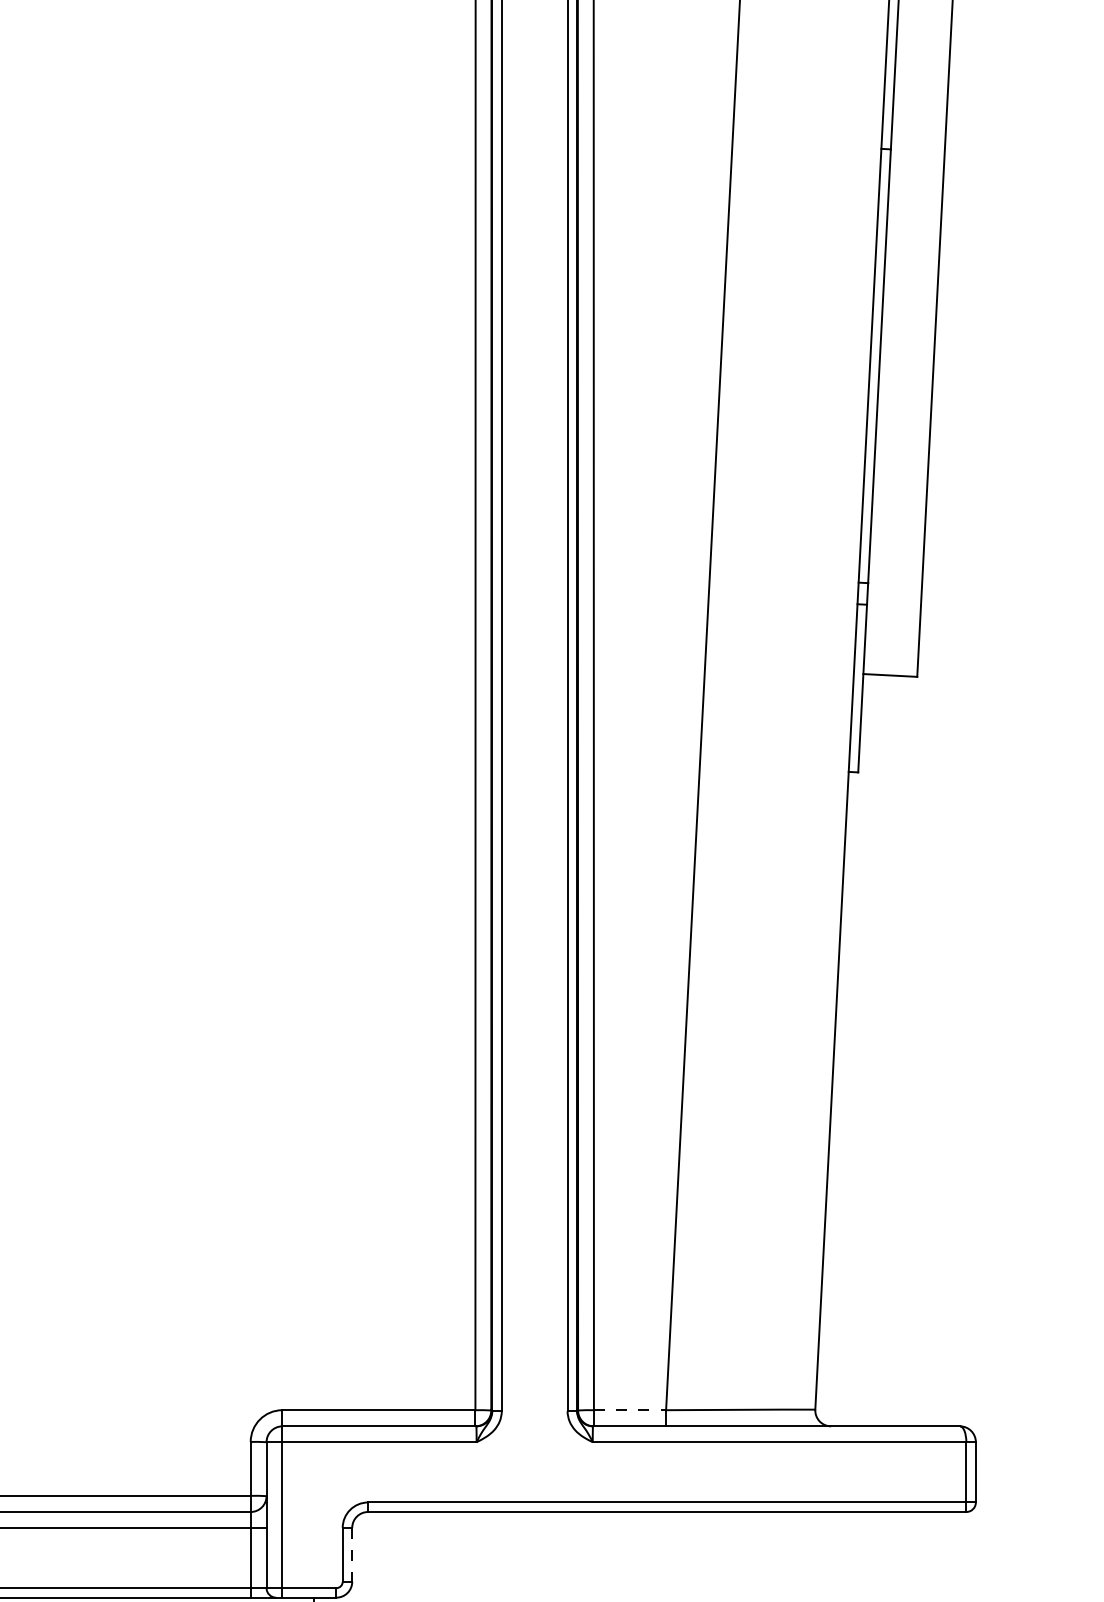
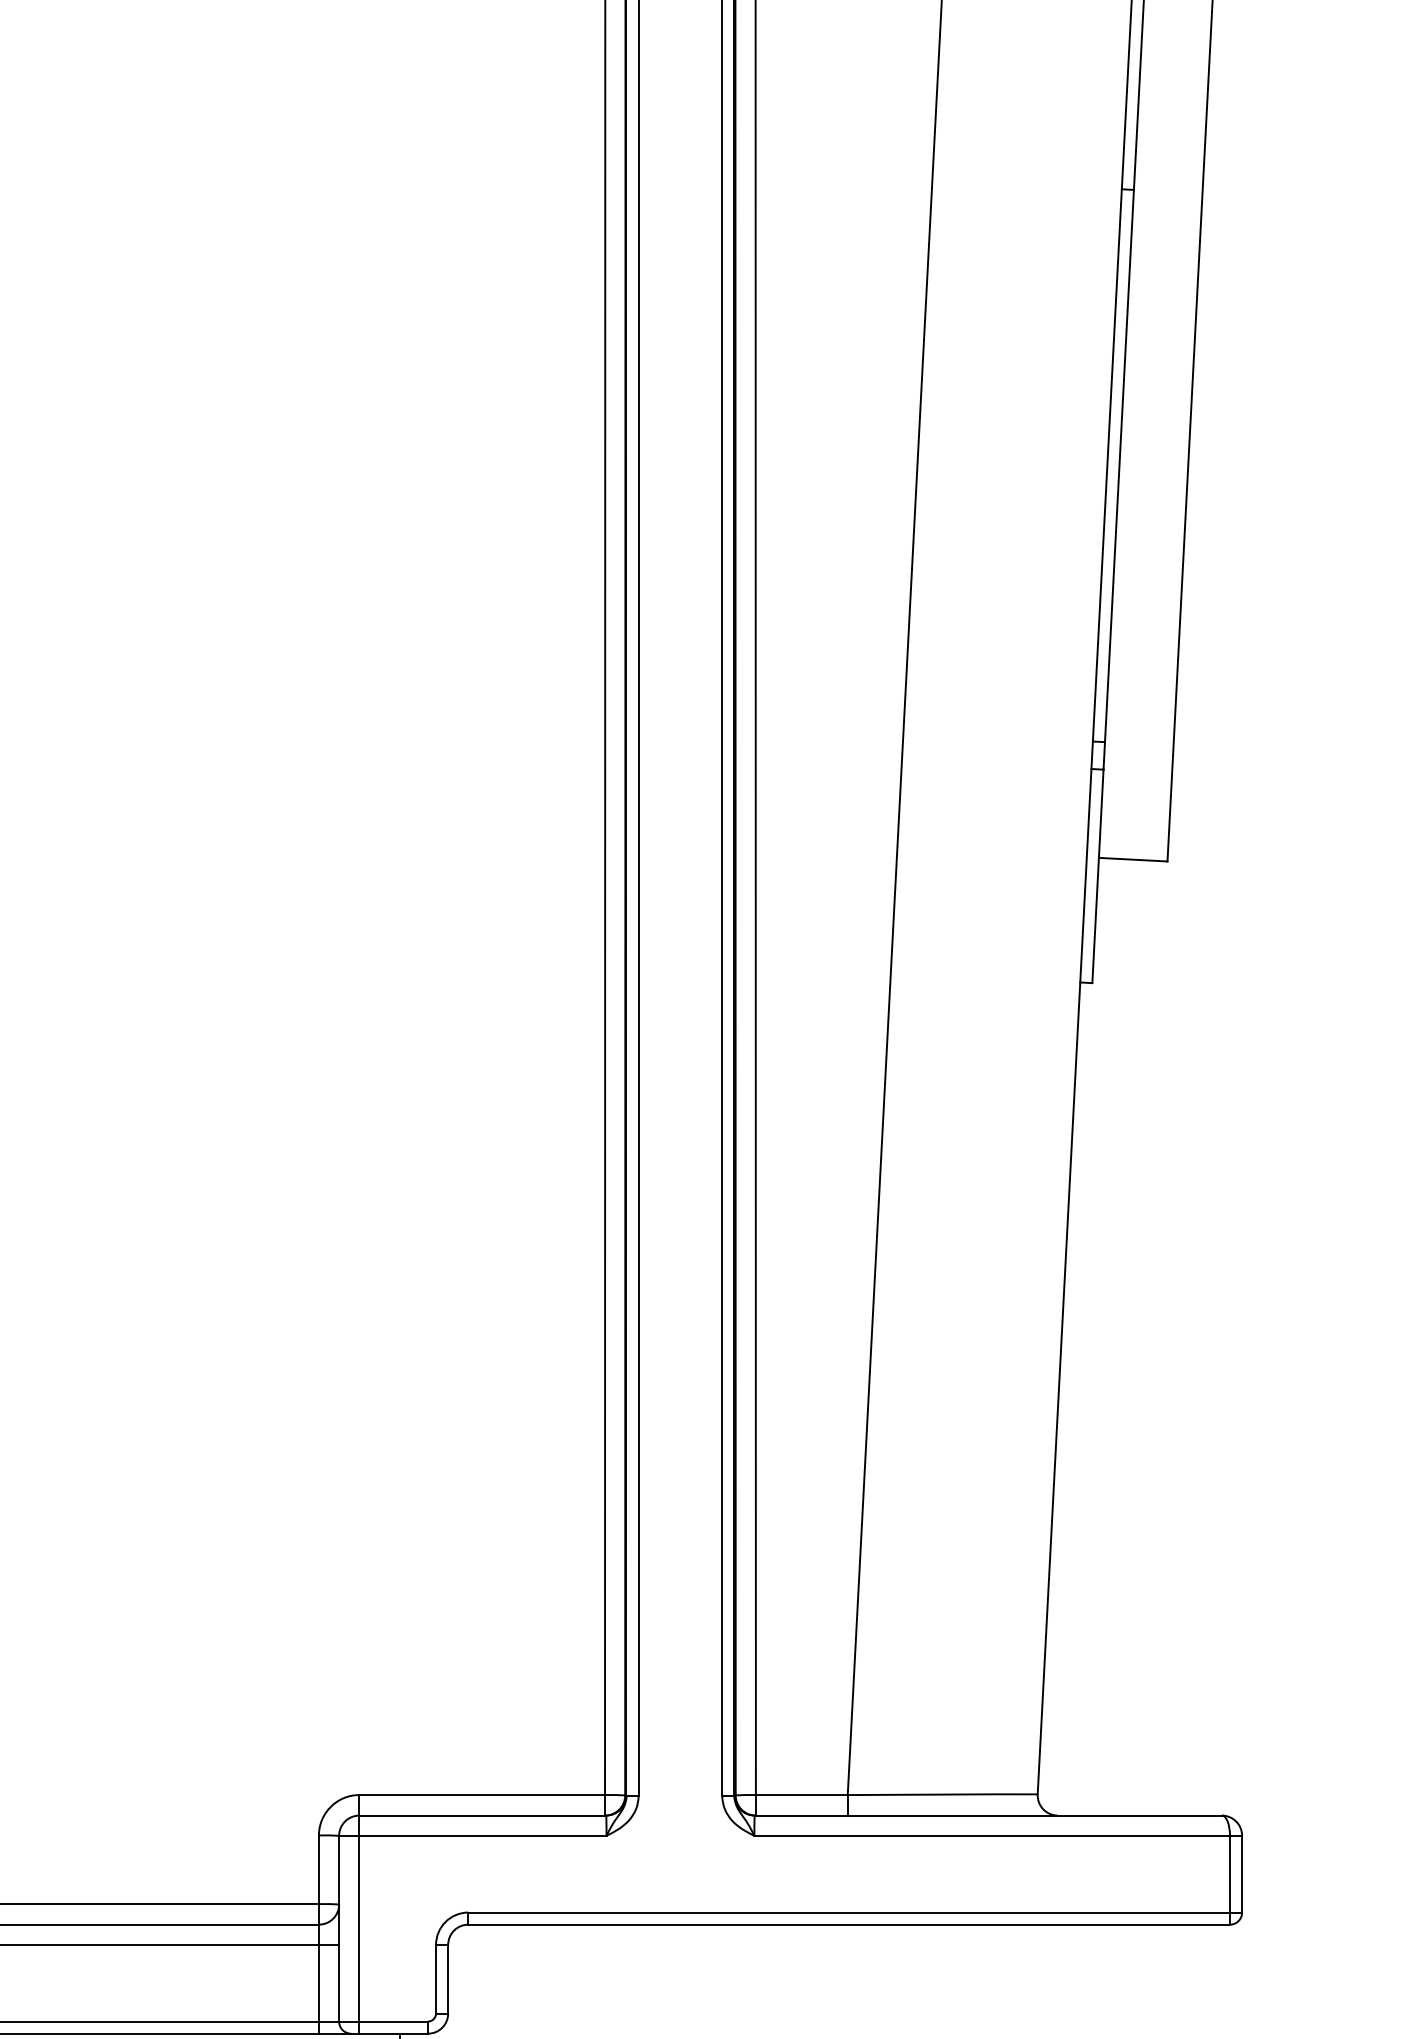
line: (629, 1410) -> (801, 1795), dashed -> solid
line: (352, 1555) -> (448, 1979), dashed -> solid

